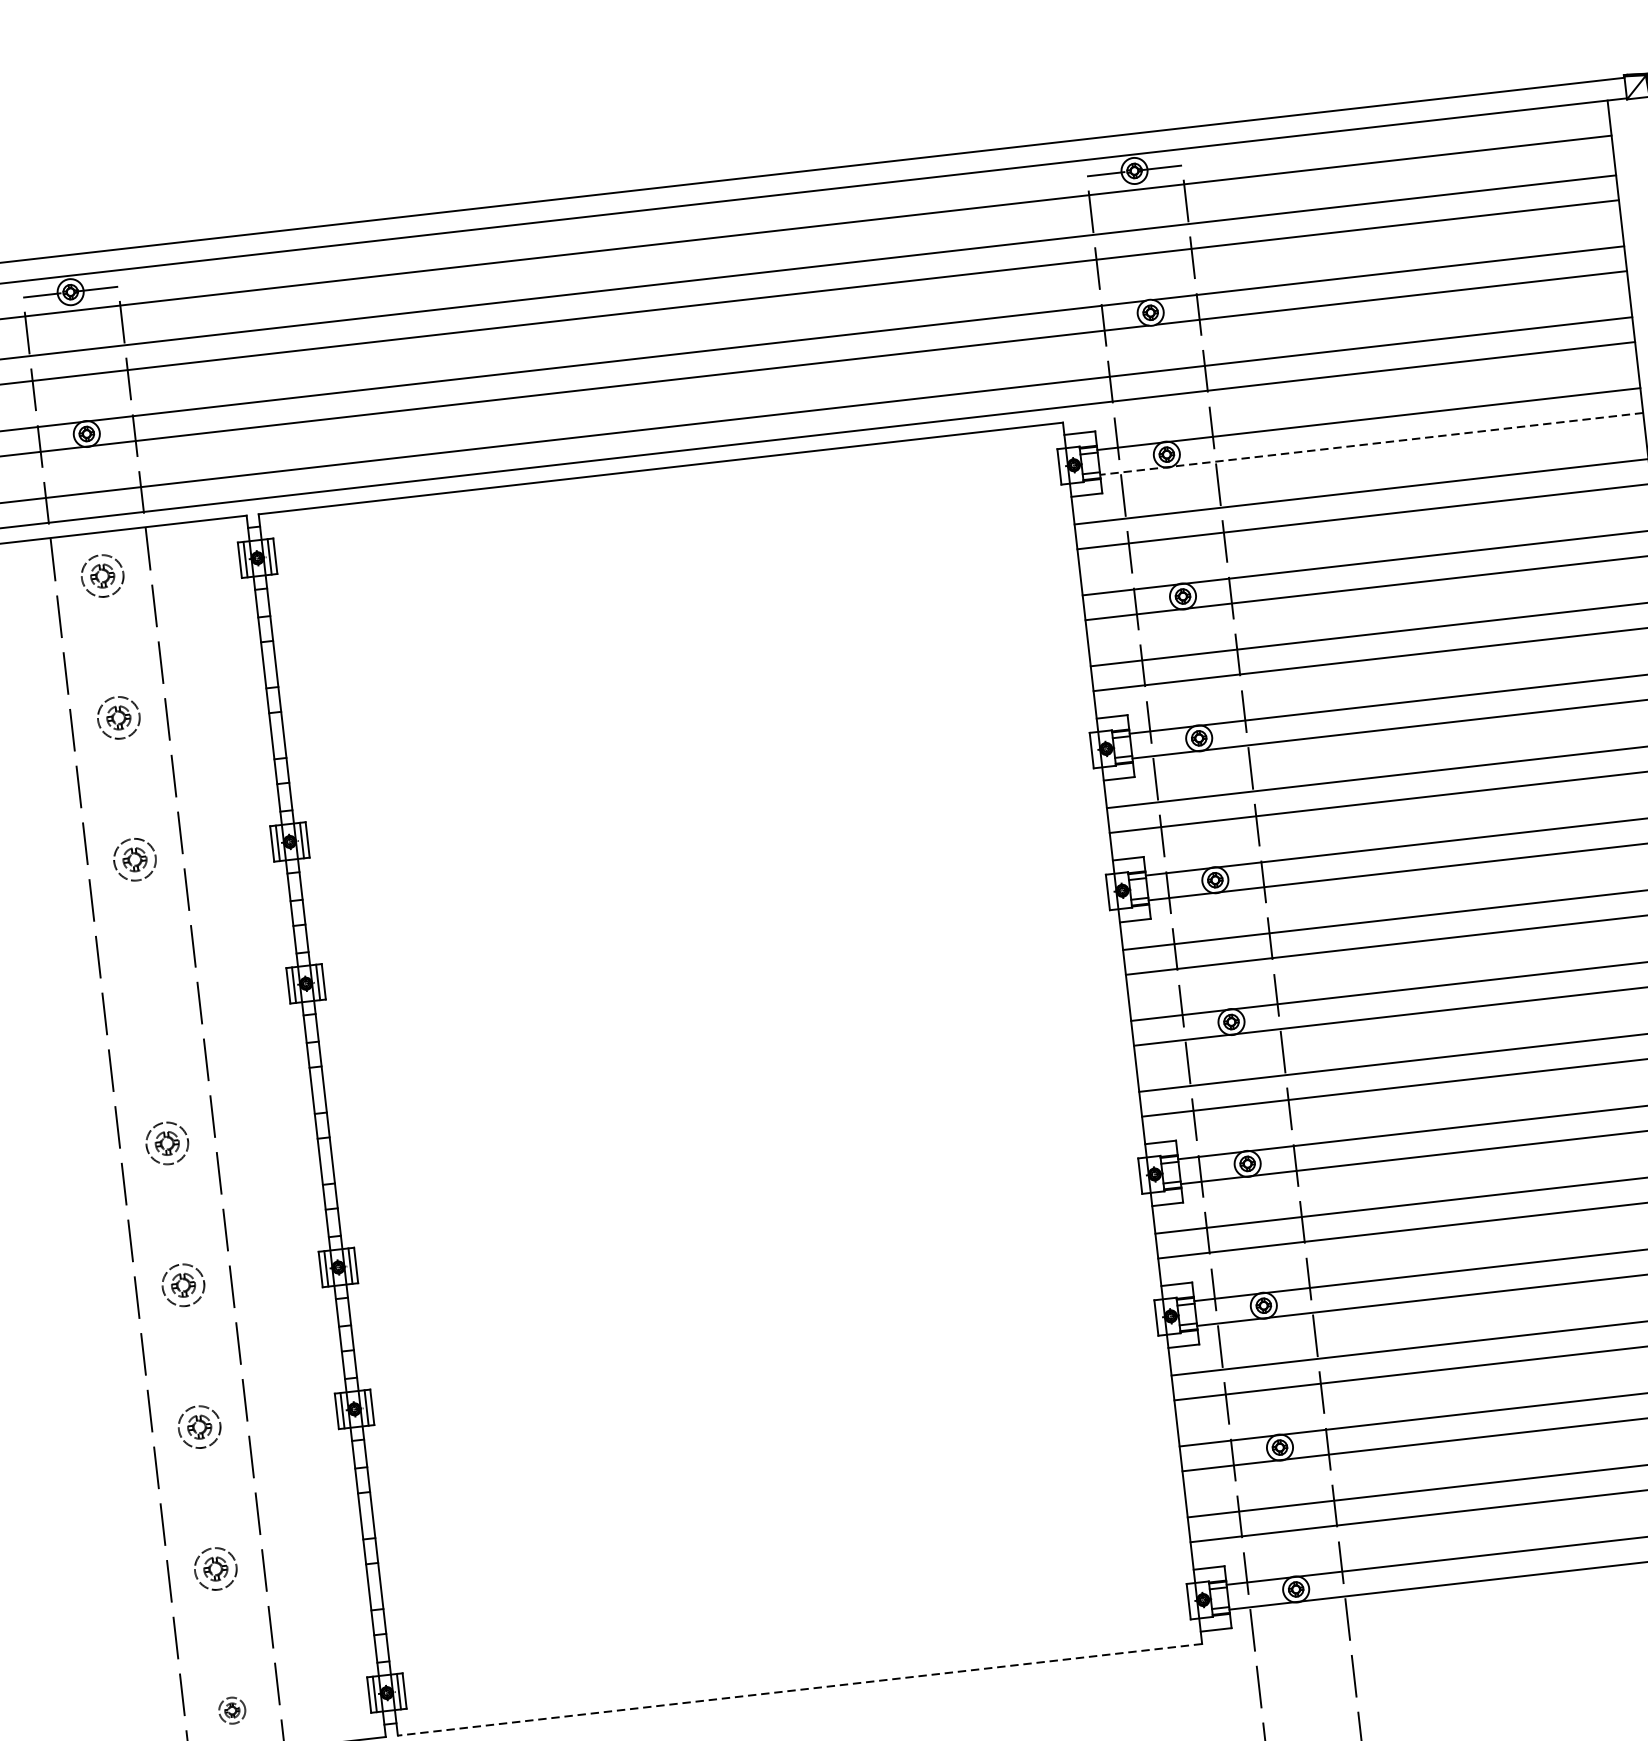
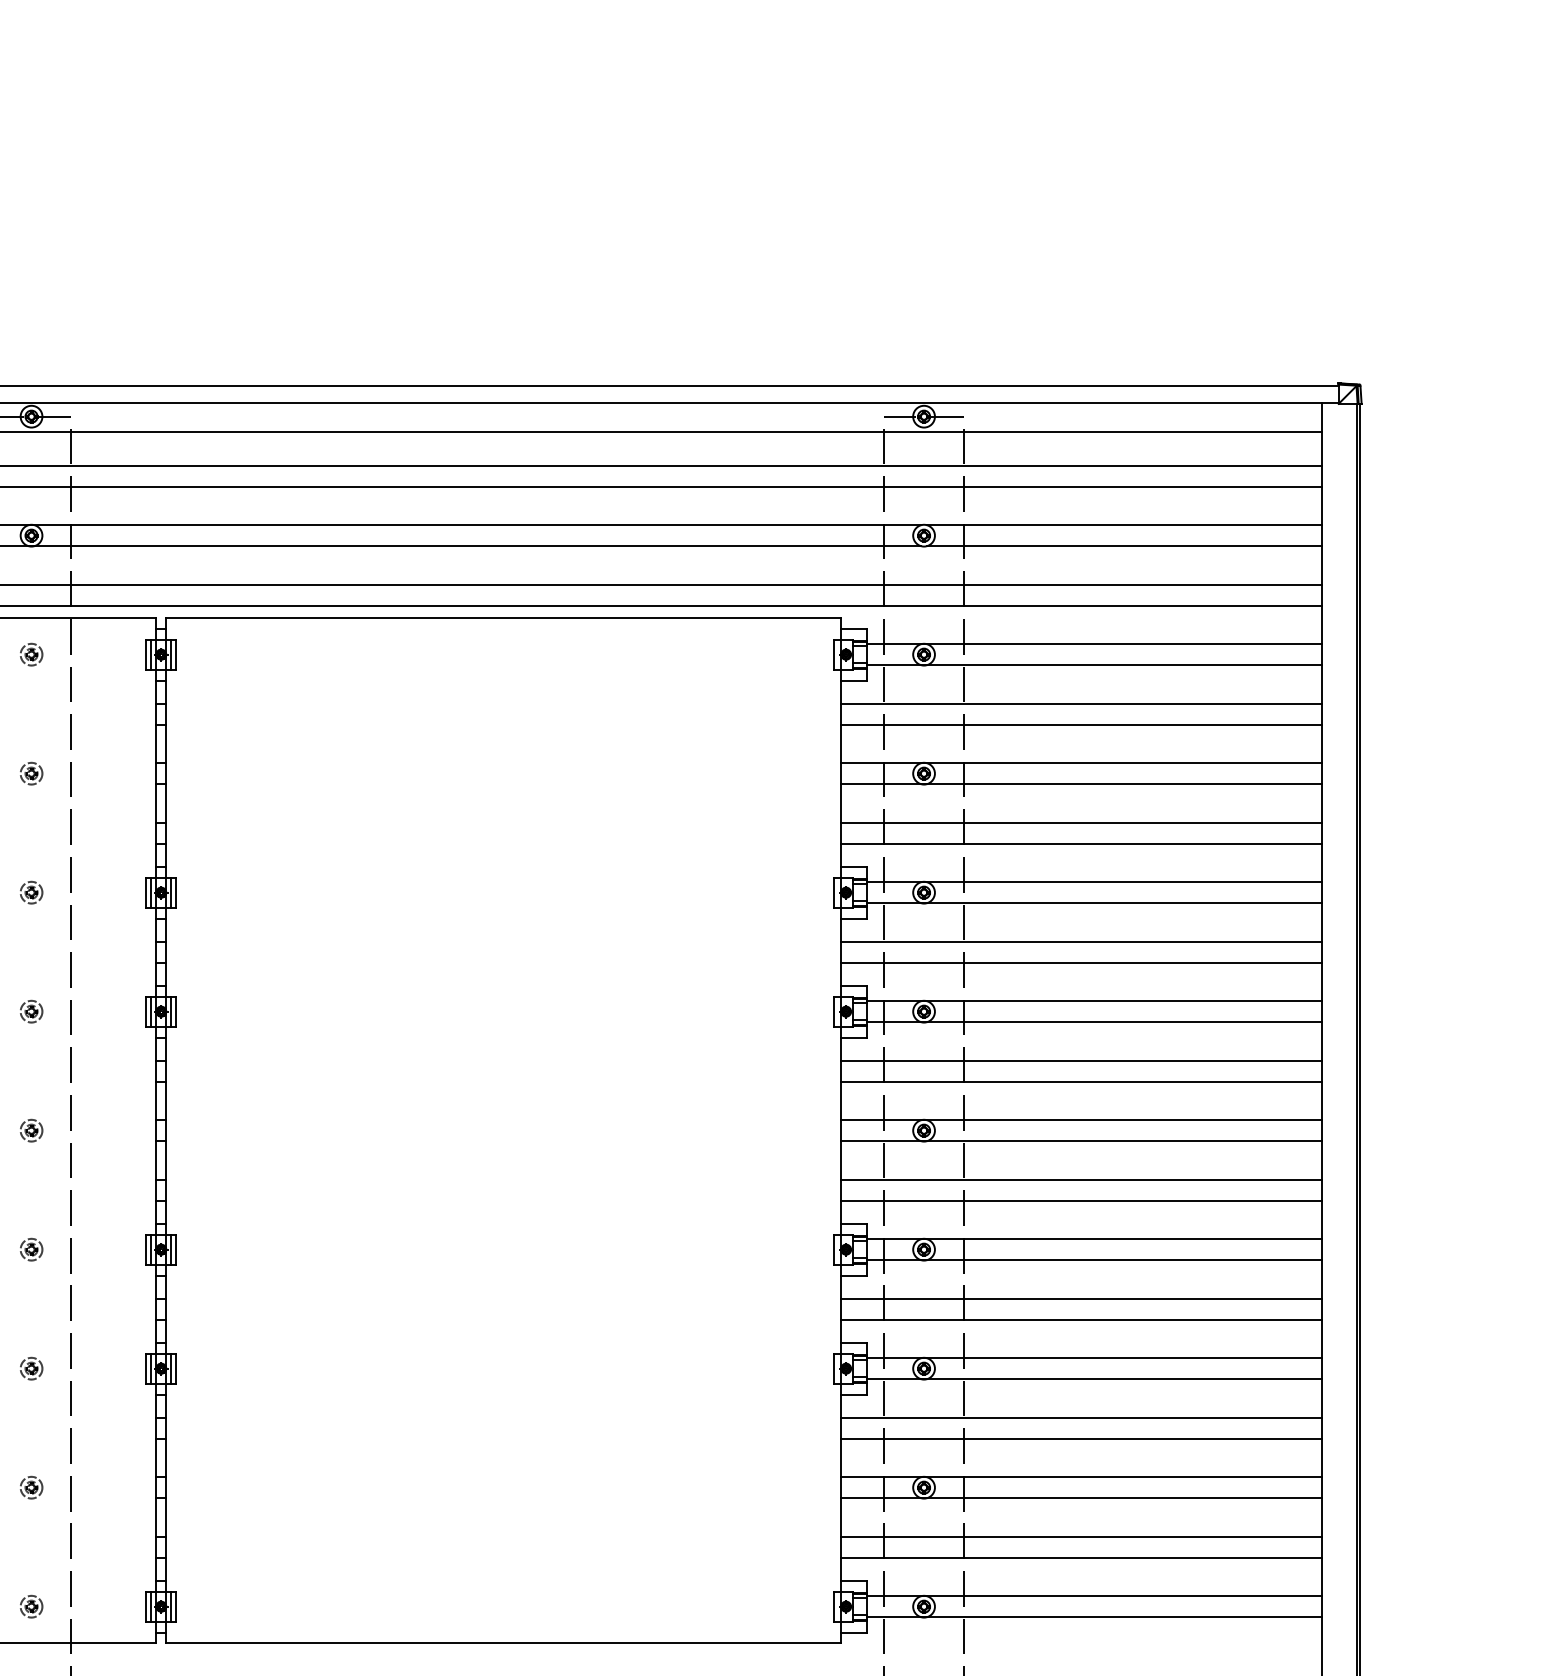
line: (1371, 444) -> (1094, 665), dashed -> solid
part: (102, 575) -> (31, 654), size x0.62
part: (119, 717) -> (31, 773), size x0.62
part: (135, 859) -> (31, 892), size x0.62
part: (151, 1001) -> (31, 1011), added
part: (167, 1143) -> (31, 1130), size x0.62
part: (183, 1284) -> (31, 1249), size x0.62
part: (199, 1426) -> (31, 1368), size x0.62
part: (216, 1568) -> (31, 1487), size x0.62
line: (799, 1690) -> (503, 1643), dashed -> solid

